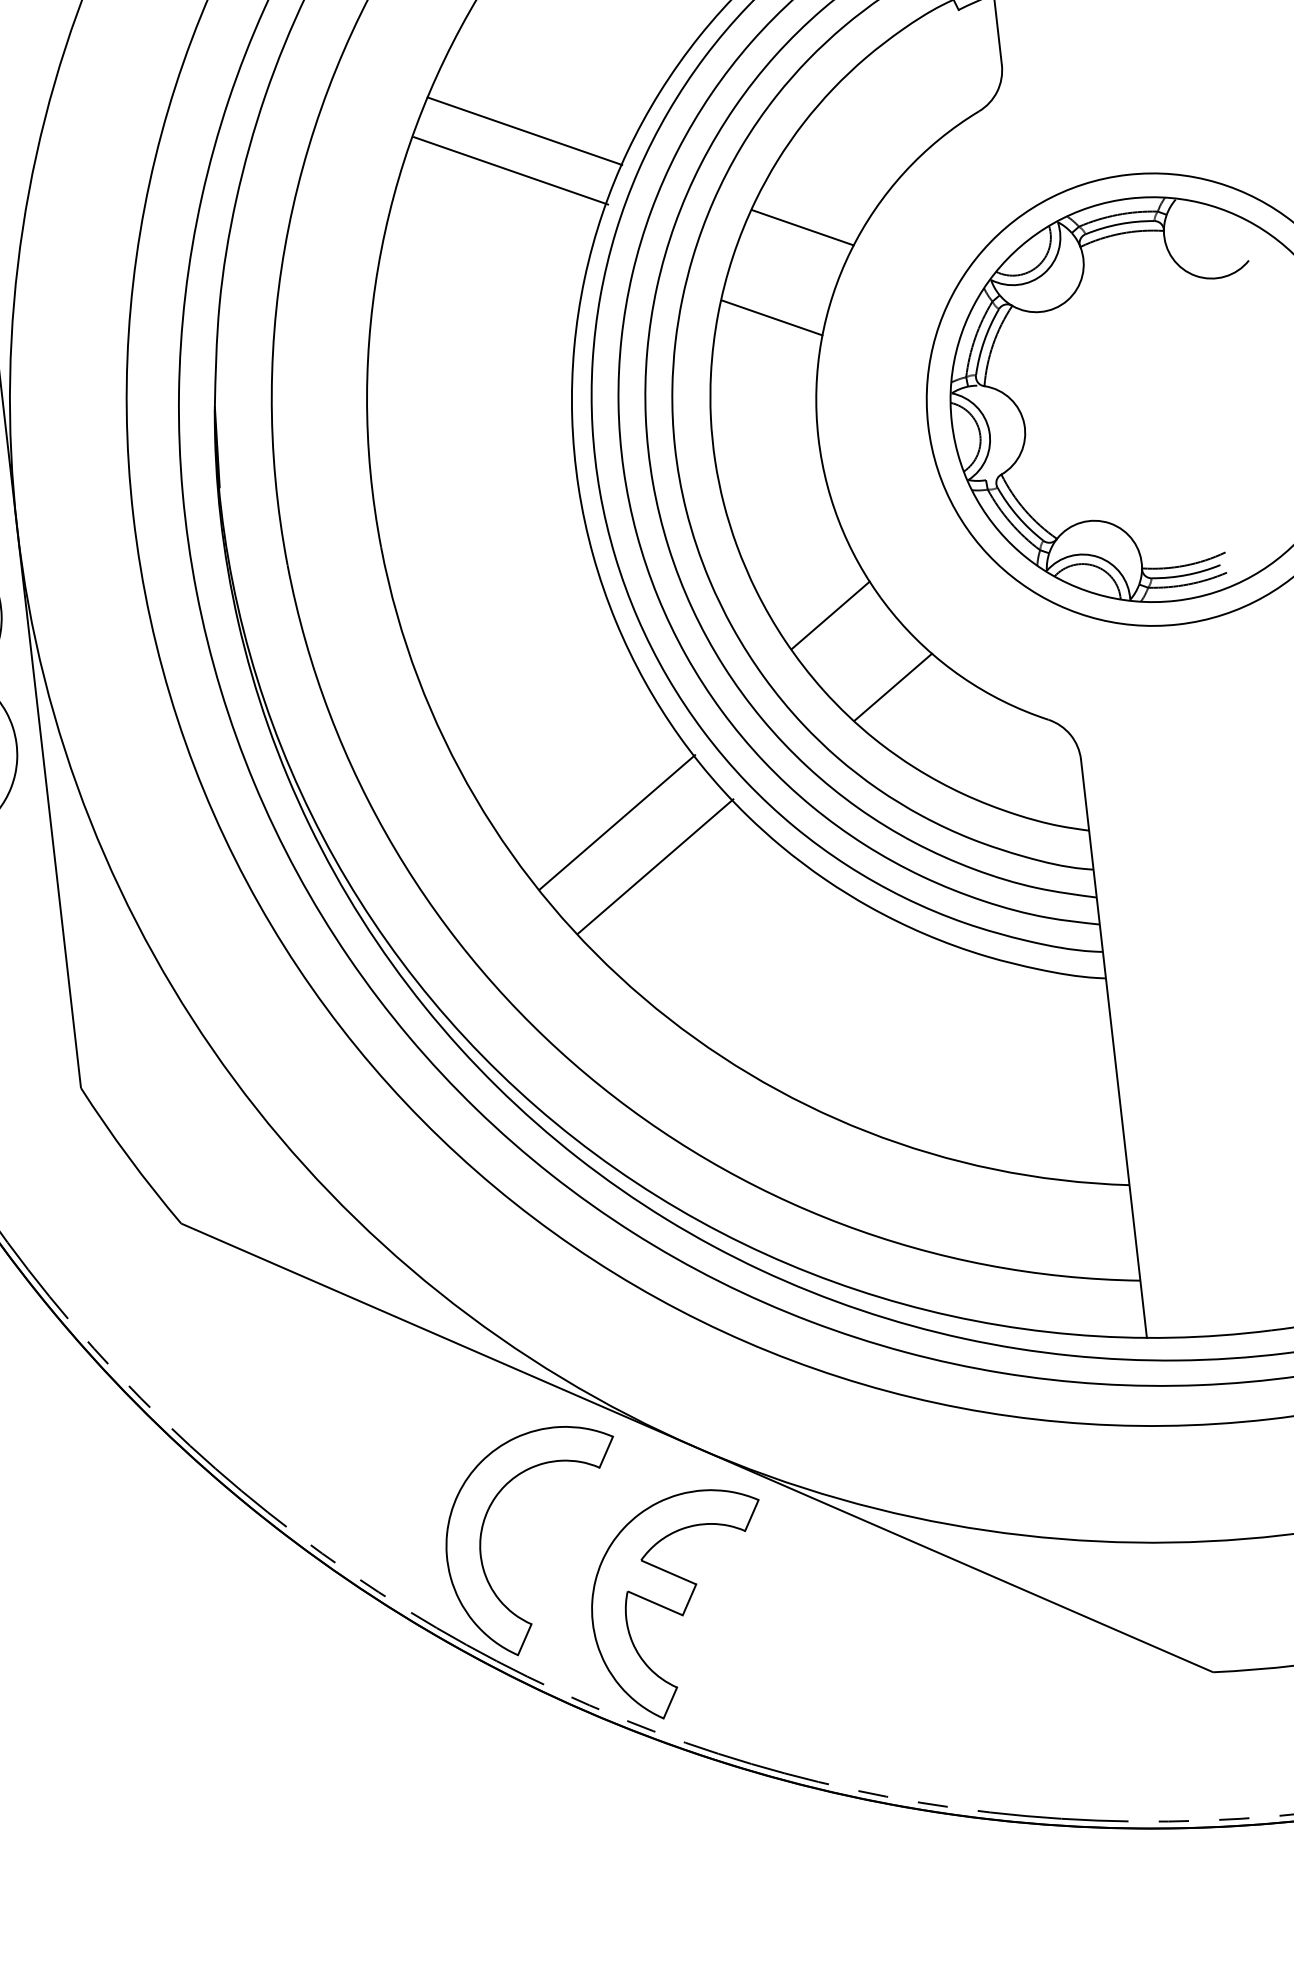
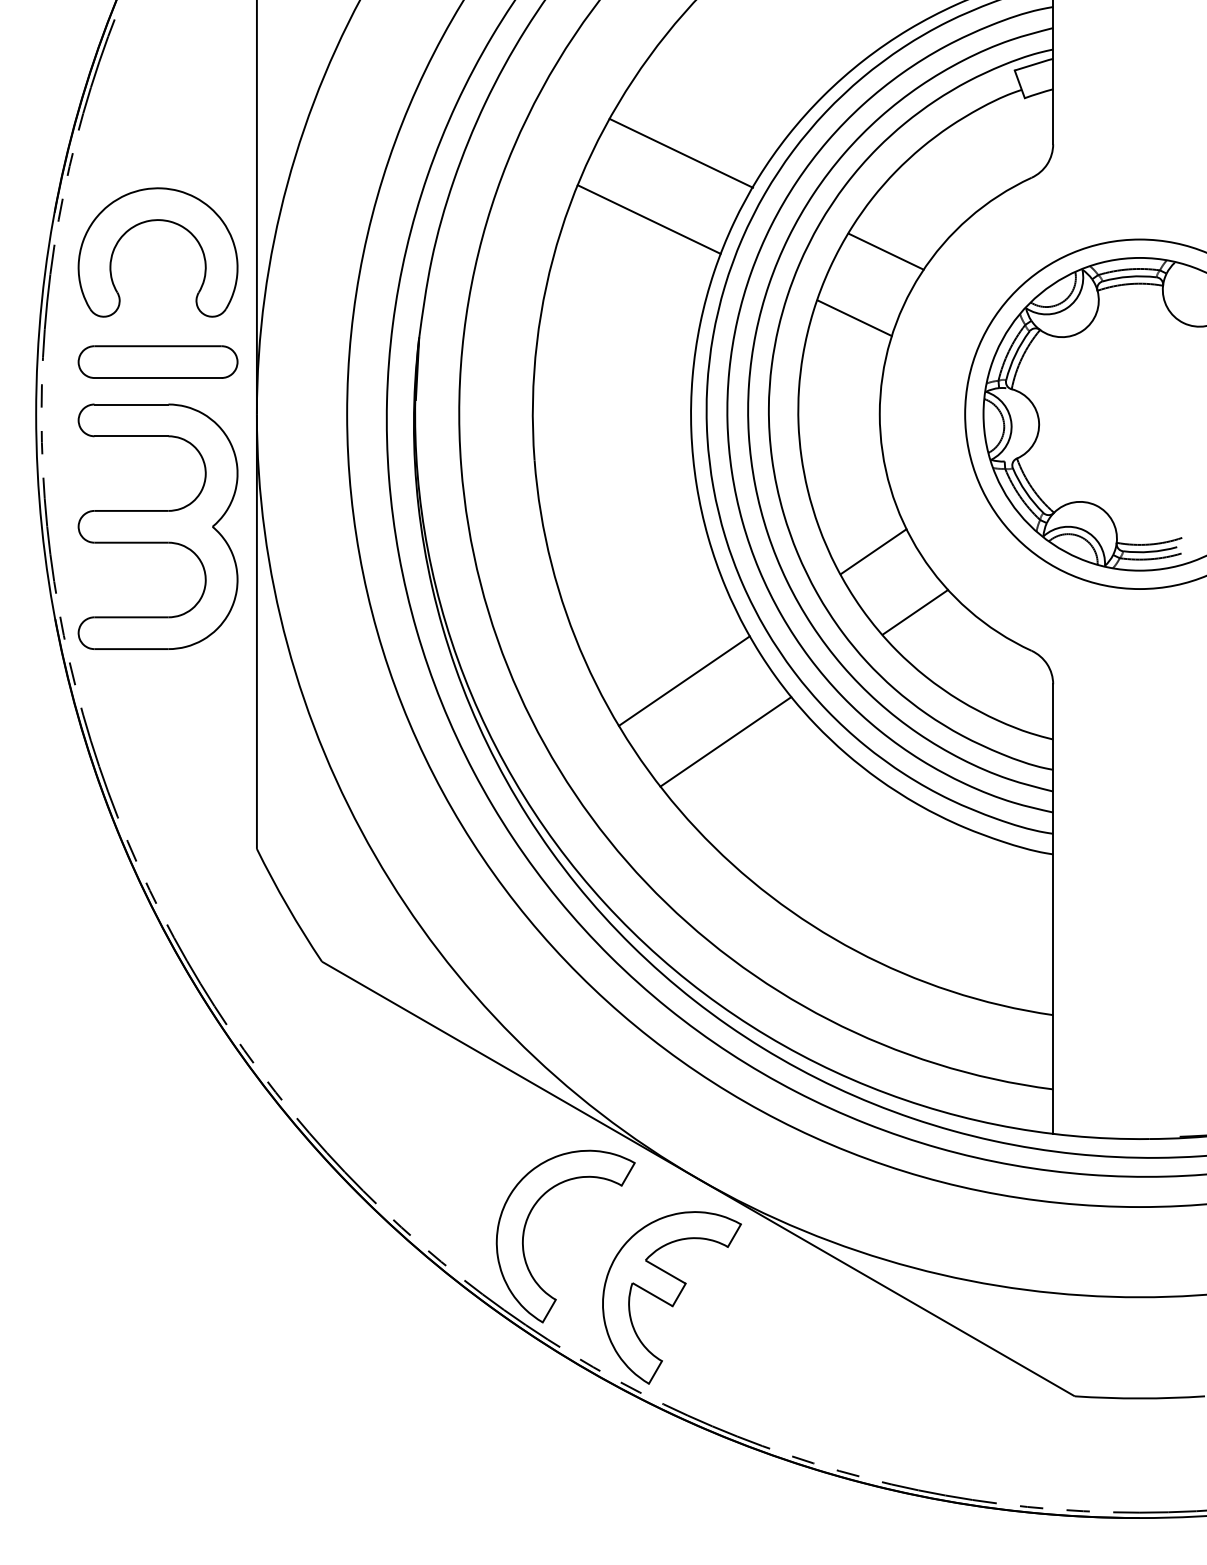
line: (510, 170) -> (648, 219), moved
line: (616, 821) -> (725, 741), moved
line: (654, 865) -> (683, 680), moved

